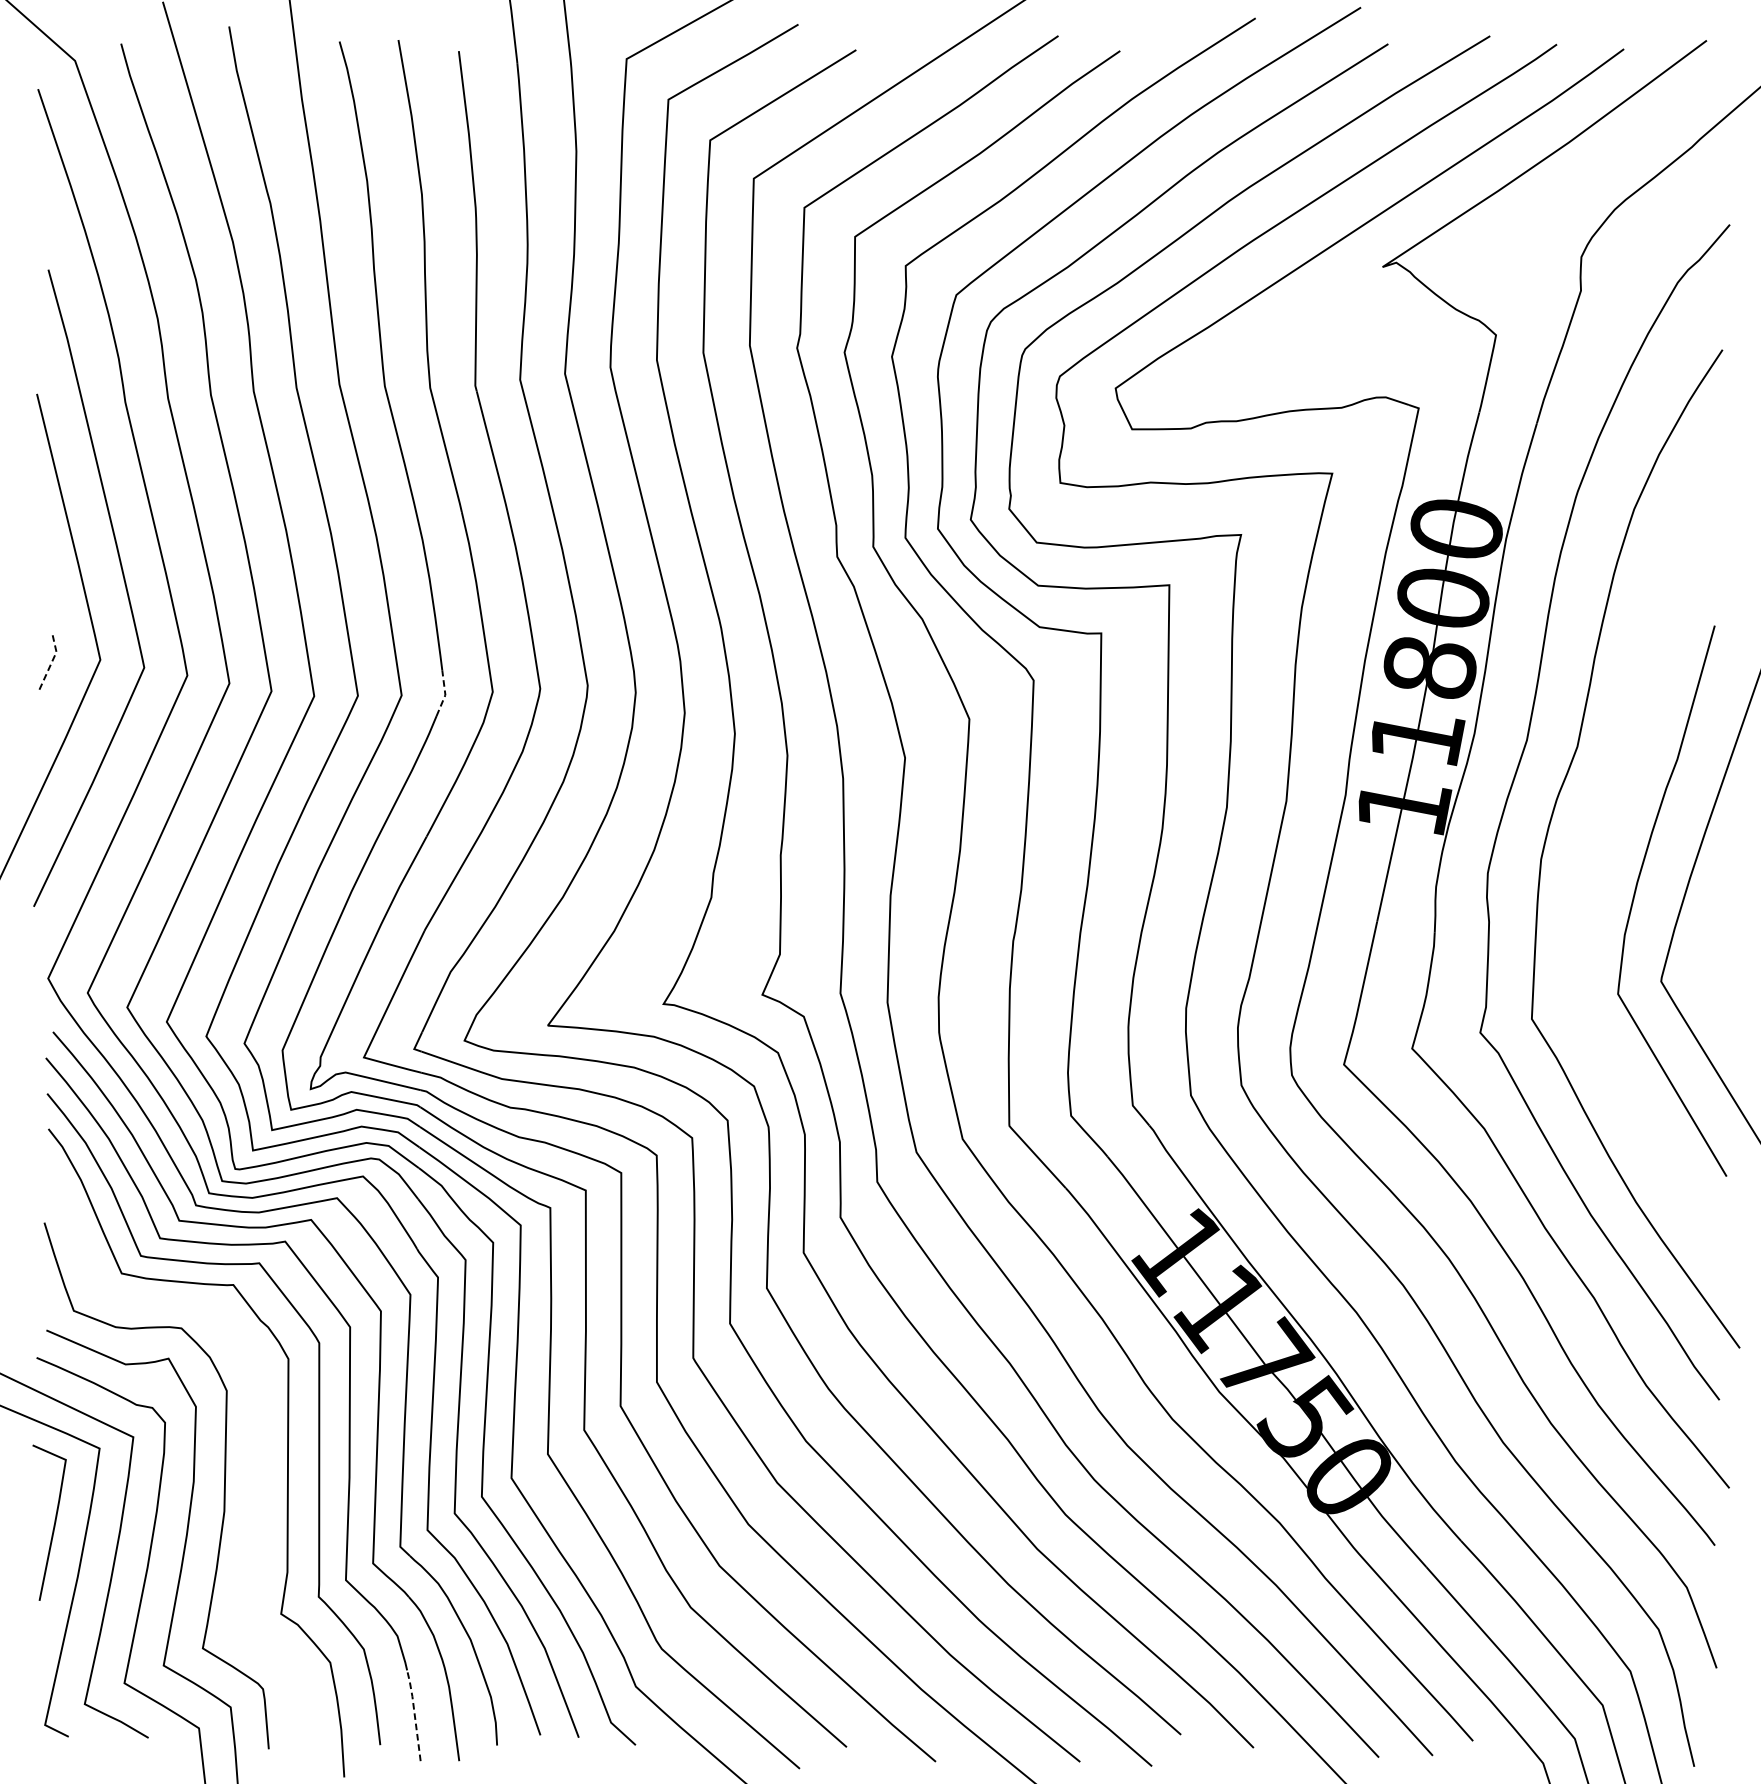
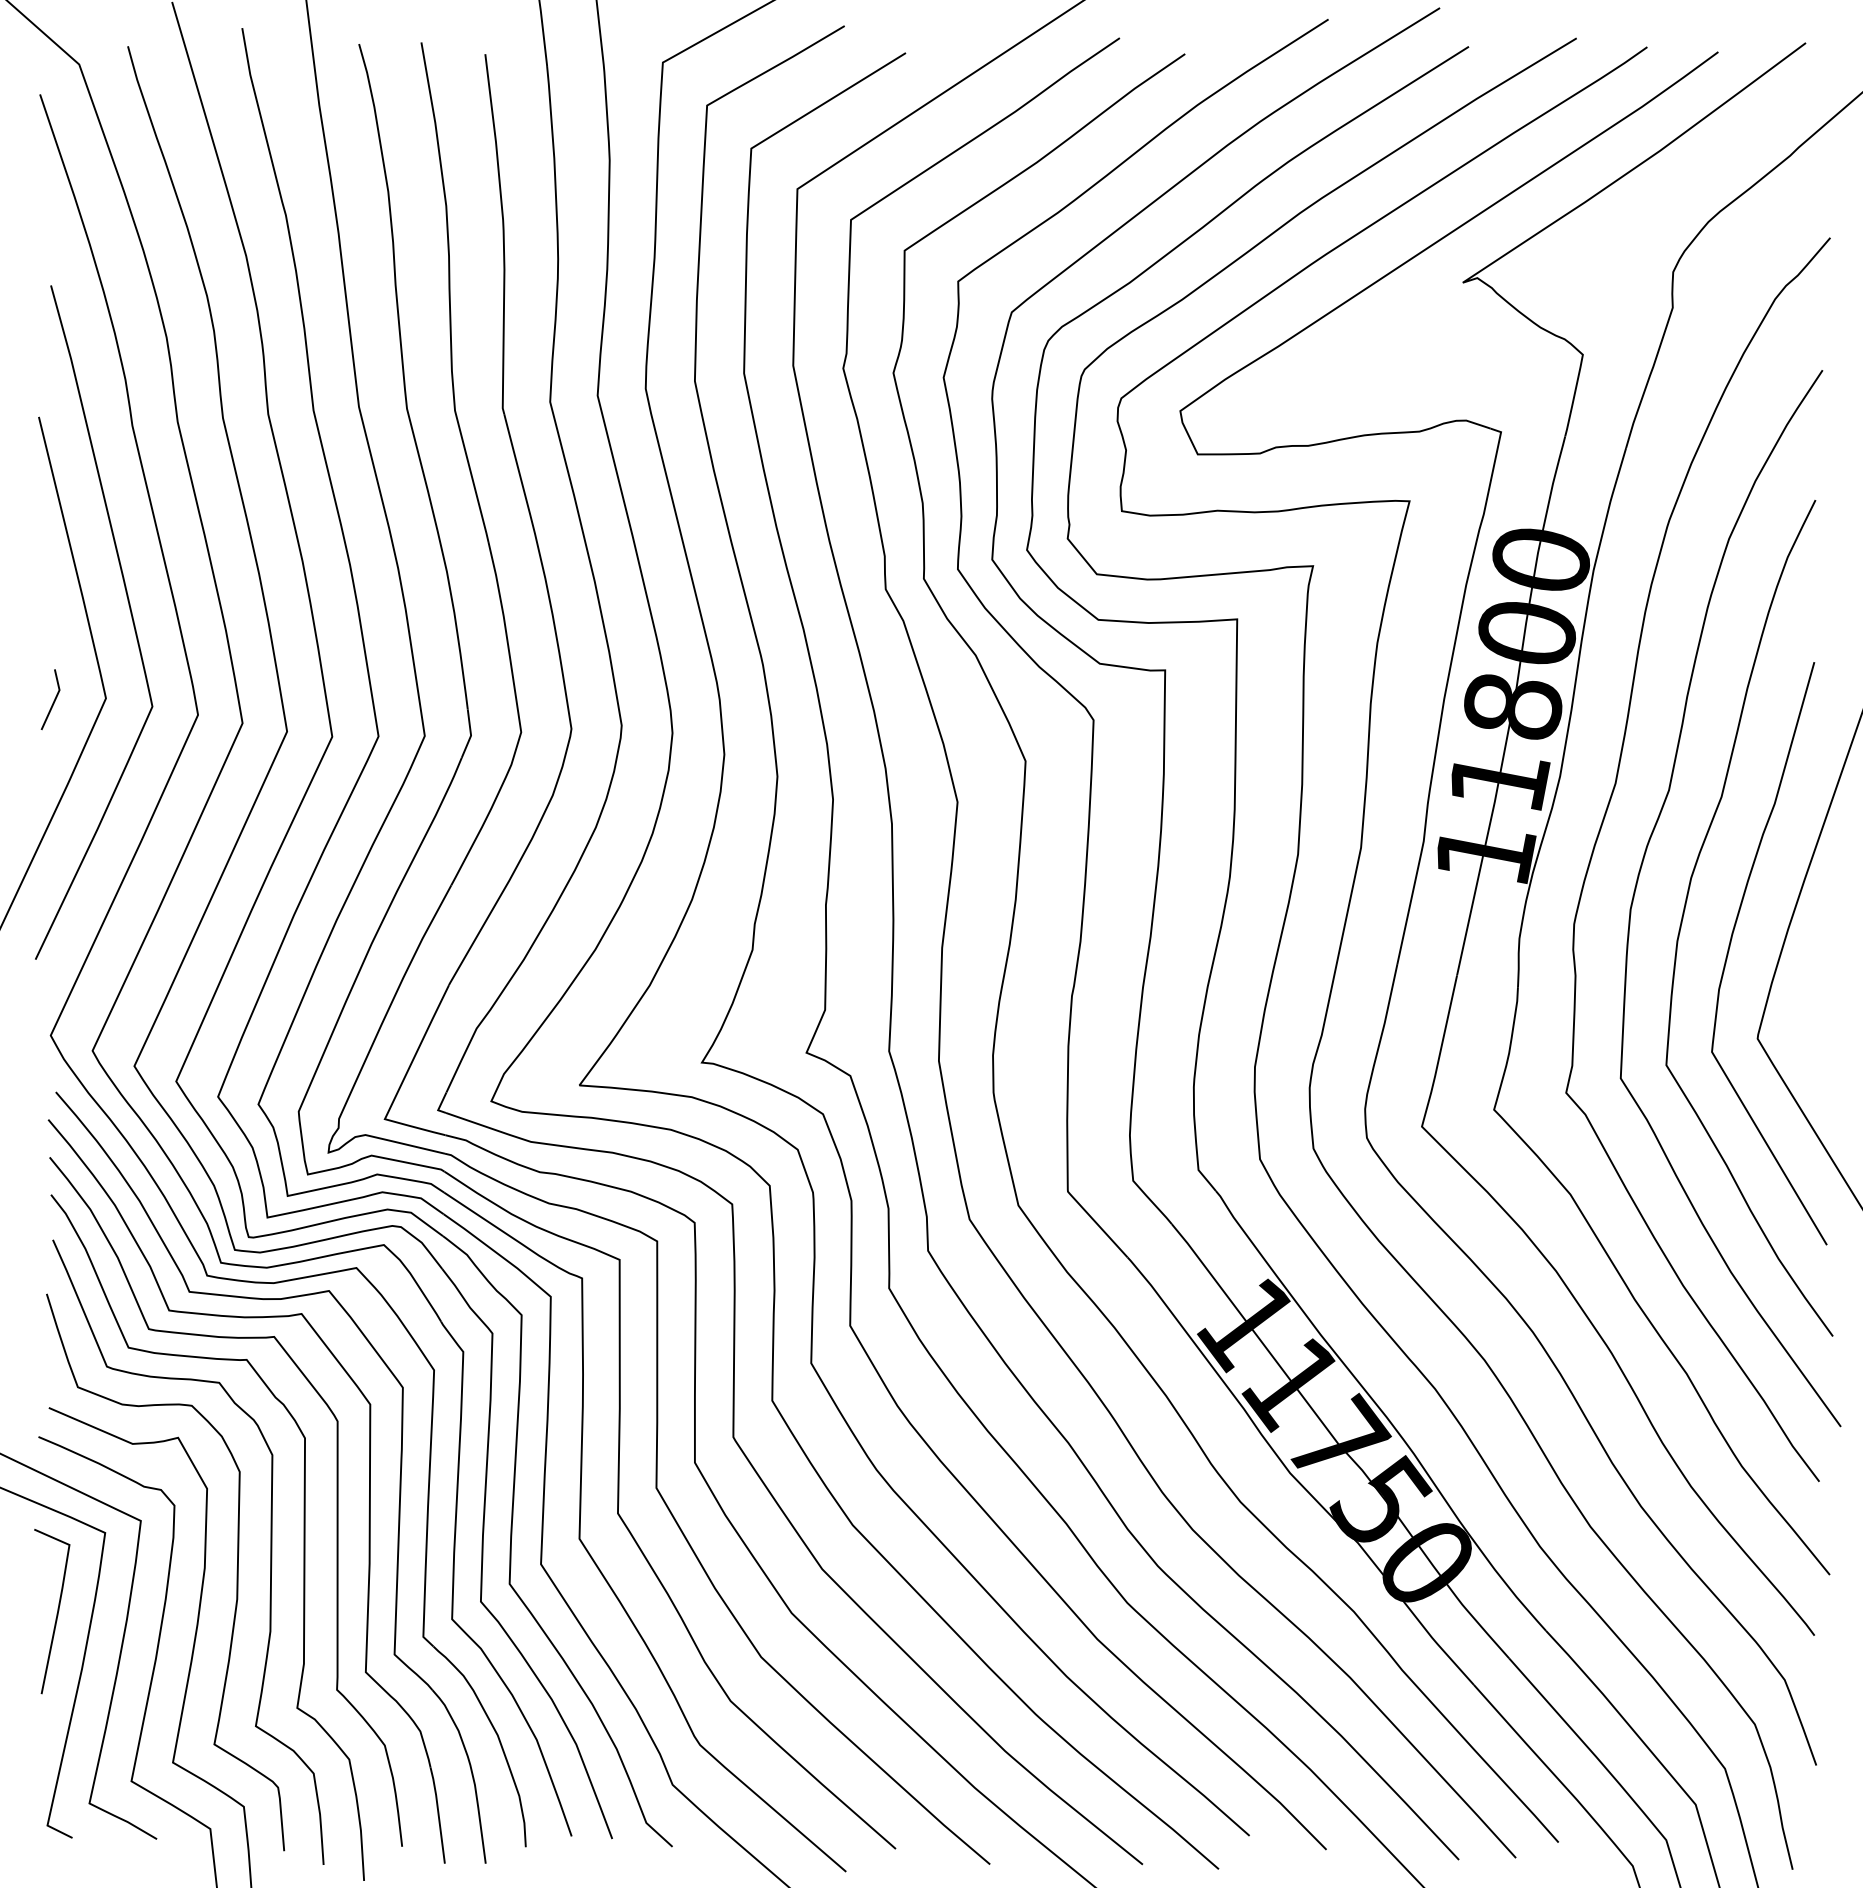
line: (52, 660) -> (55, 699), dashed -> solid
line: (444, 694) -> (470, 734), dashed -> solid
curve: (1593, 855) -> (1686, 905), added
curve: (255, 1466) -> (270, 1551), added
line: (414, 1713) -> (438, 1813), dashed -> solid

